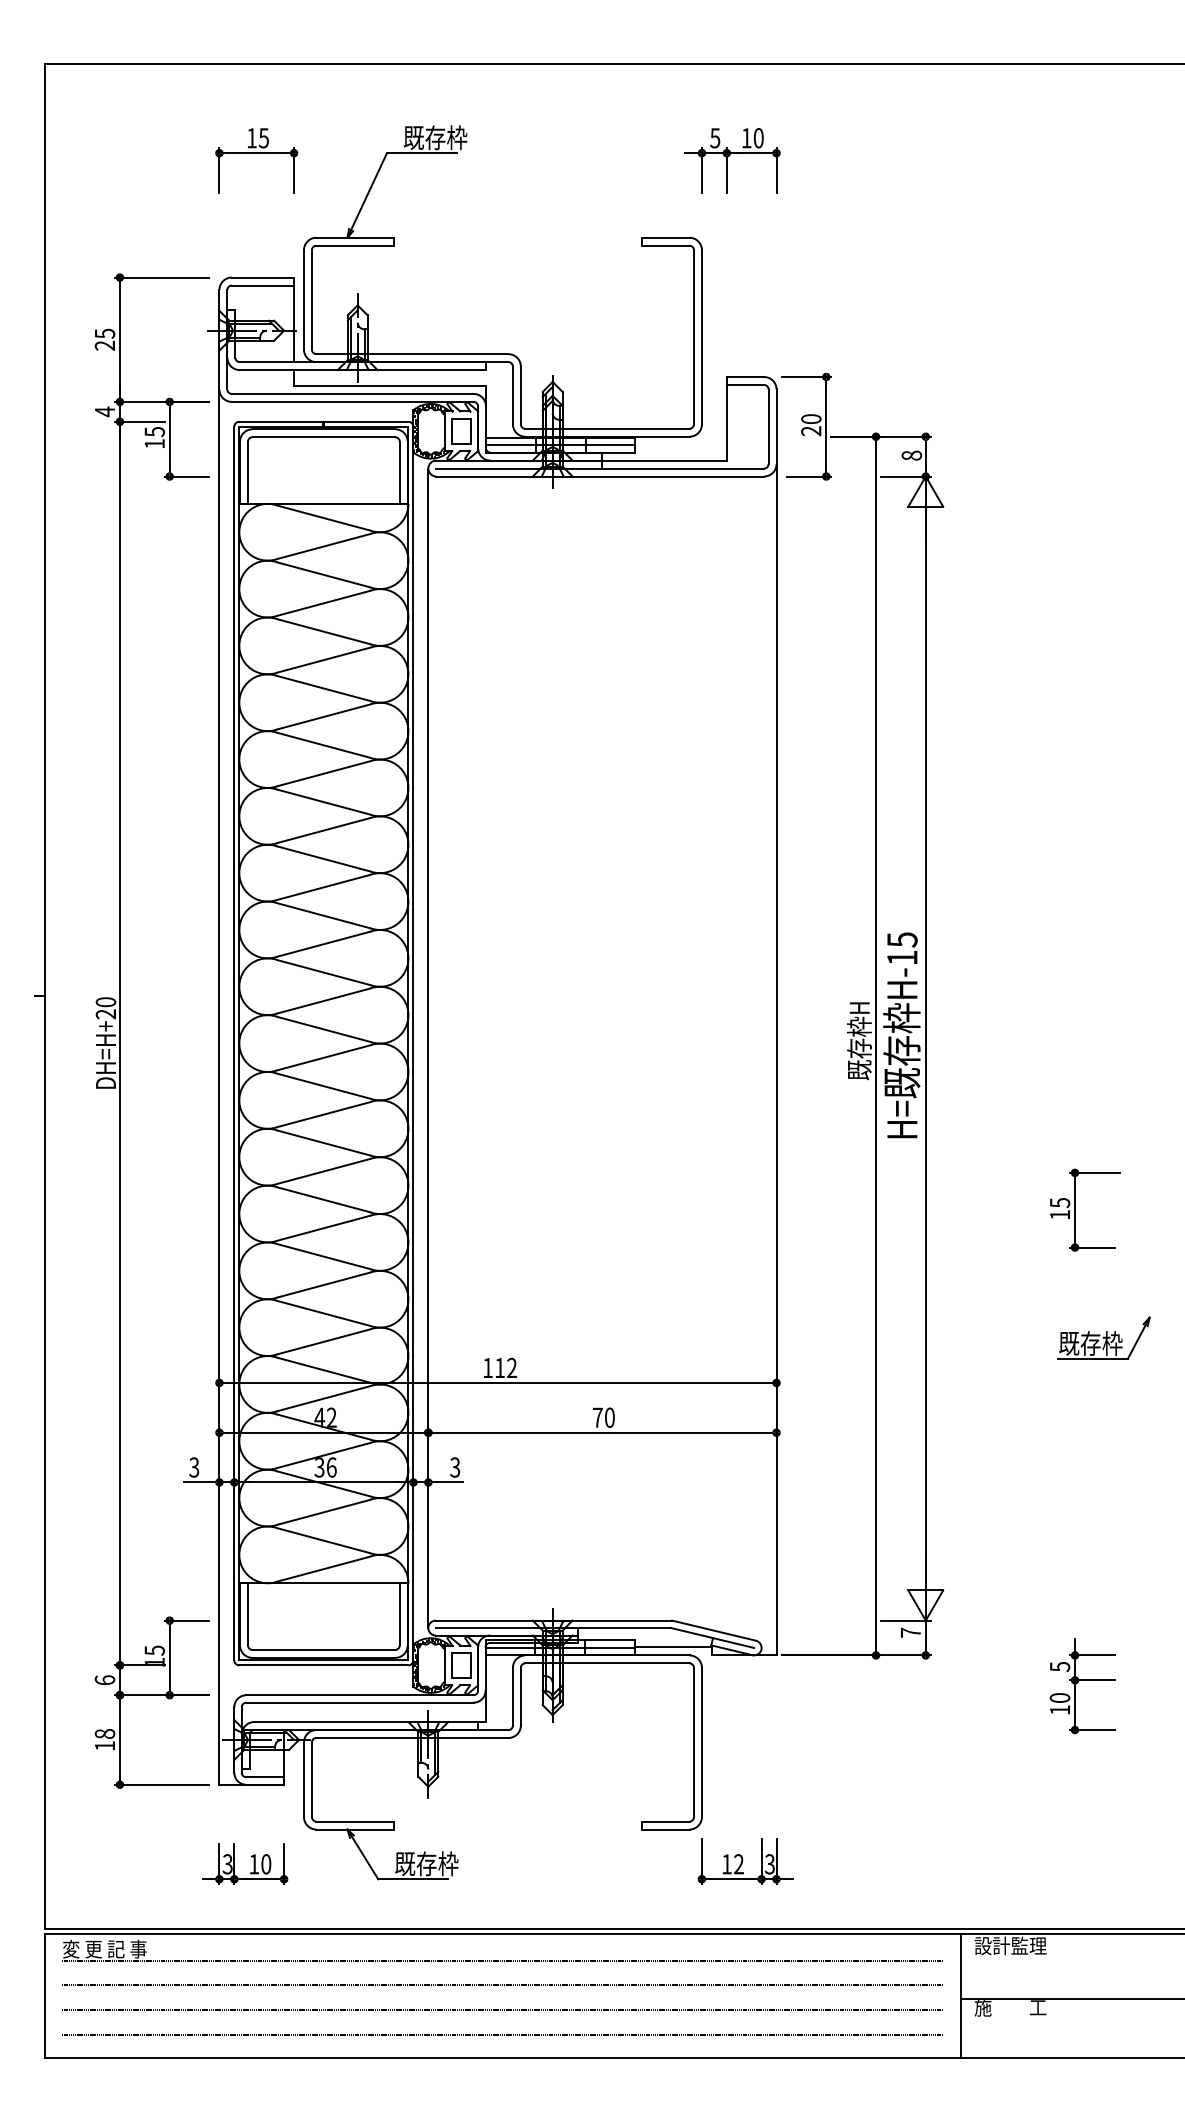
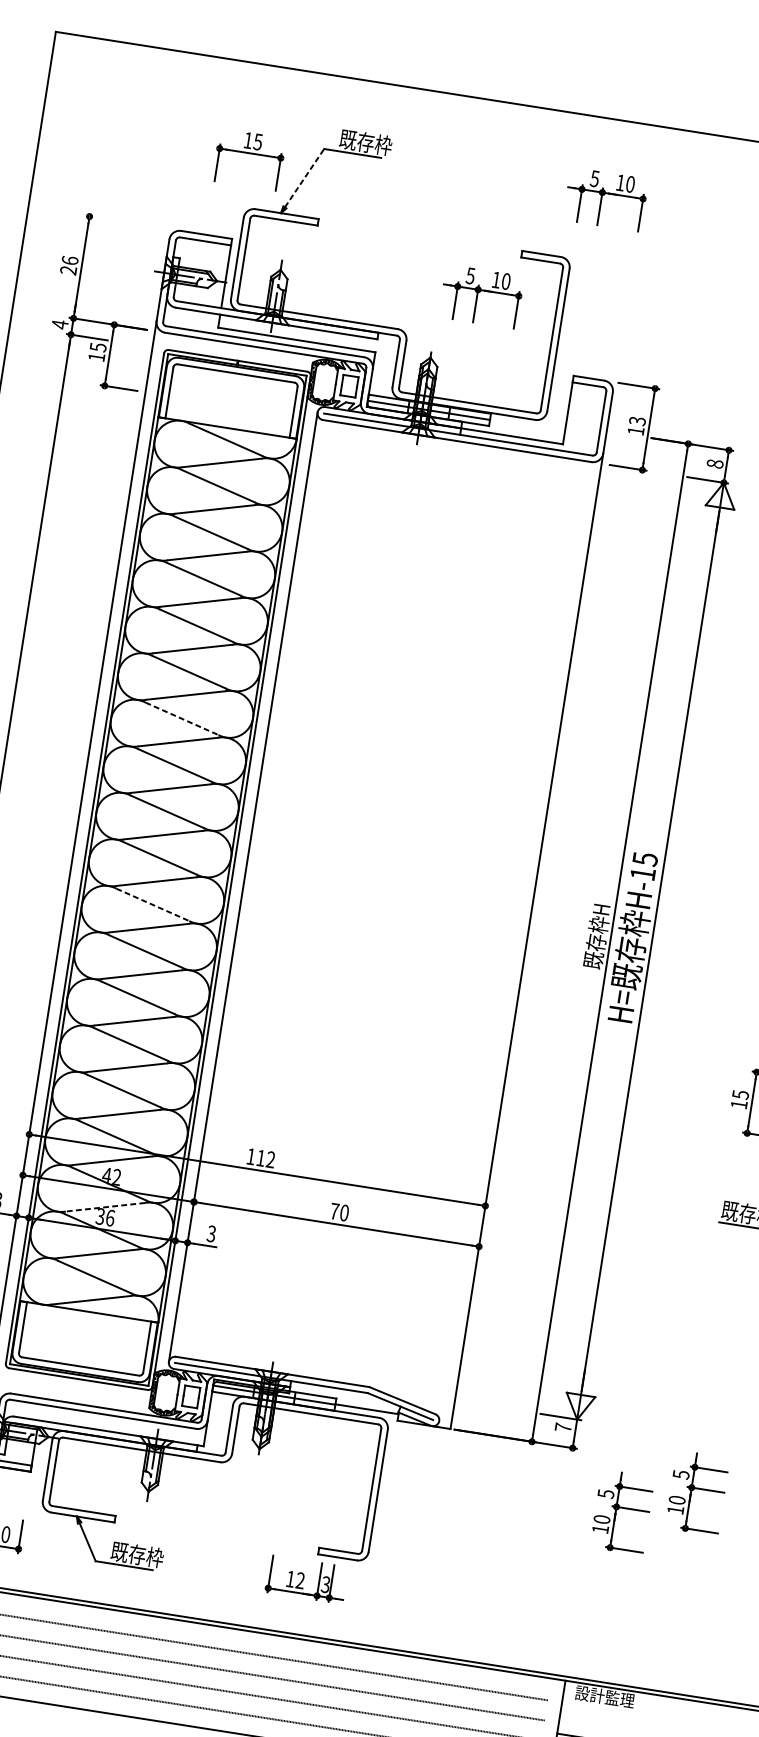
part: (256, 153) -> (250, 153), moved
line: (369, 191) -> (304, 178), solid -> dashed
line: (161, 277) -> (123, 221), removed
part: (602, 299) -> (481, 296), added
text: (104, 333) -> (69, 260), 25 -> 26
text: (811, 425) -> (636, 426), 20 -> 13
line: (324, 859) -> (182, 719), solid -> dashed
line: (324, 1086) -> (153, 905), solid -> dashed
line: (323, 1455) -> (105, 1207), solid -> dashed
part: (996, 1723) -> (621, 1512), added
part: (745, 1861) -> (306, 1579), moved

